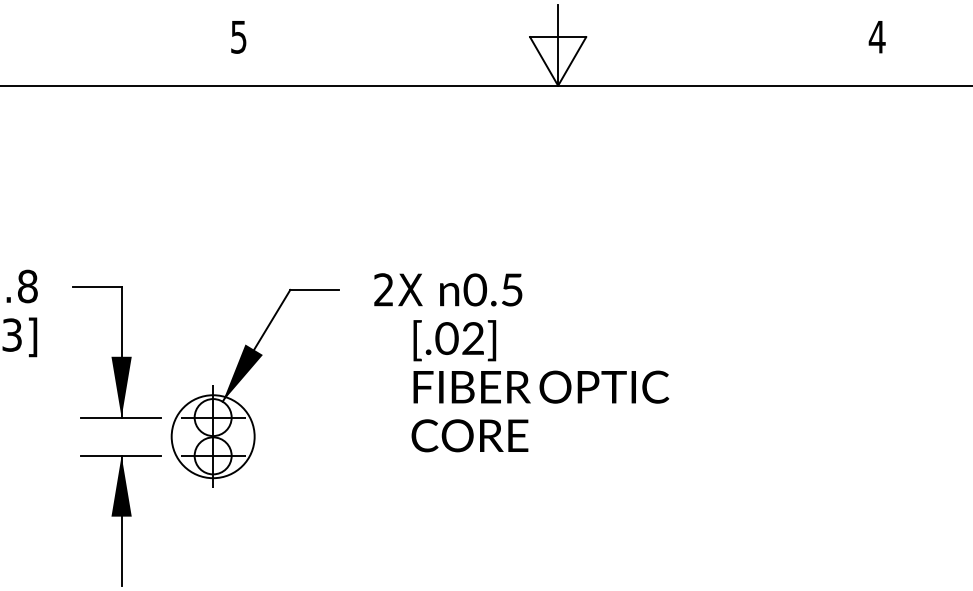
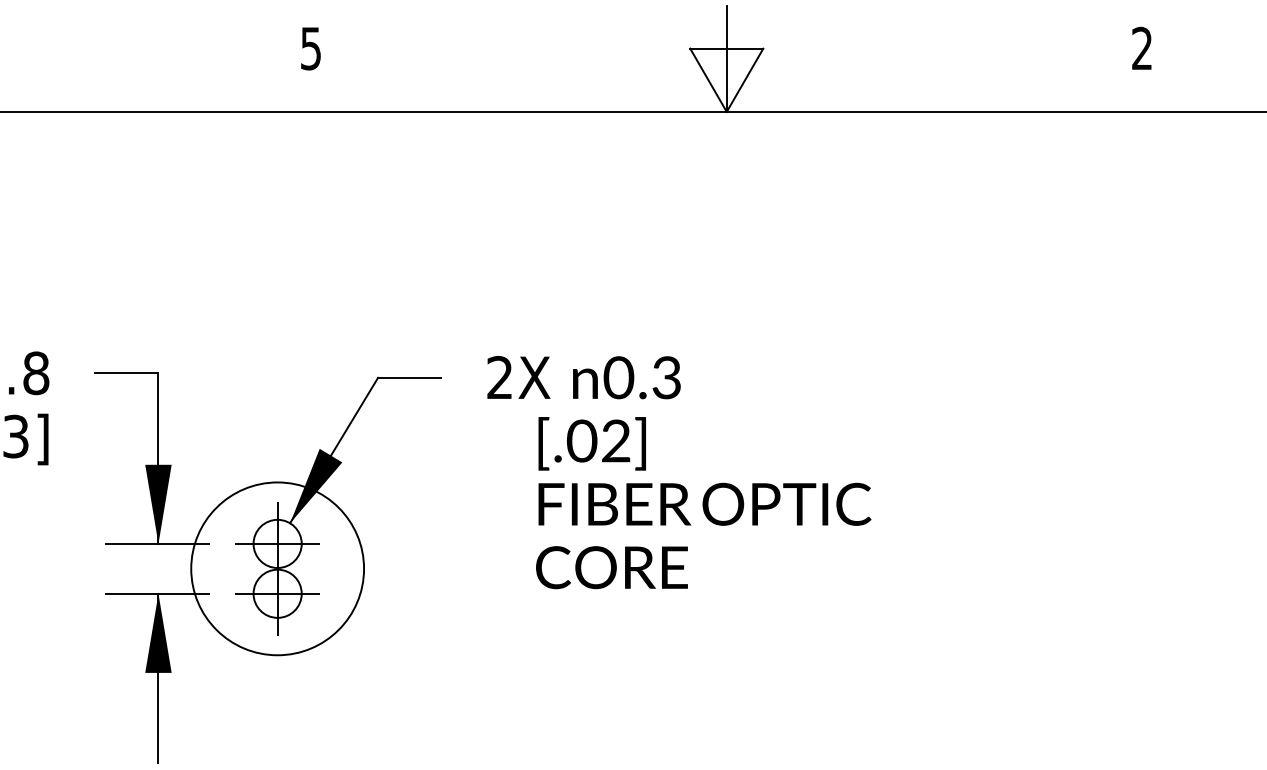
text: (877, 36) -> (1142, 47), 4 -> 2
text: (511, 289) -> (666, 377), 0.5 -> 0.3
circle: (213, 436) -> (277, 568), size x1.6

